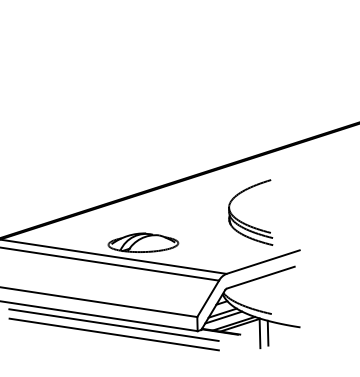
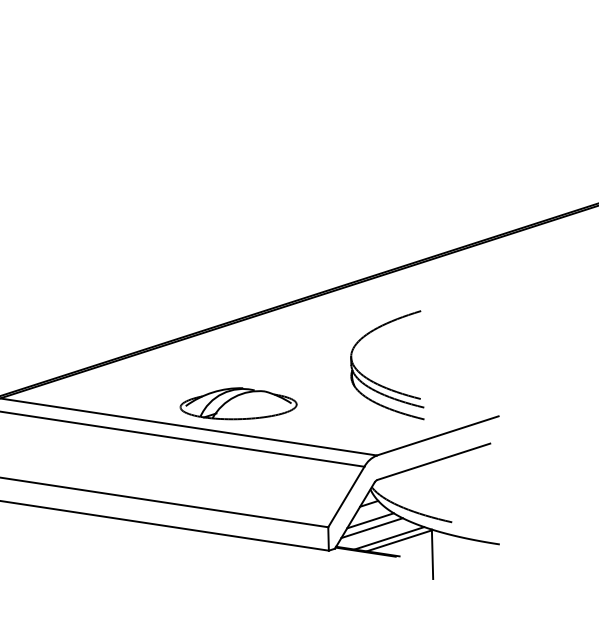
part: (244, 222) -> (376, 381), moved
line: (113, 324) -> (188, 539), removed
line: (267, 332) -> (444, 552), removed
line: (113, 334) -> (188, 556), removed

